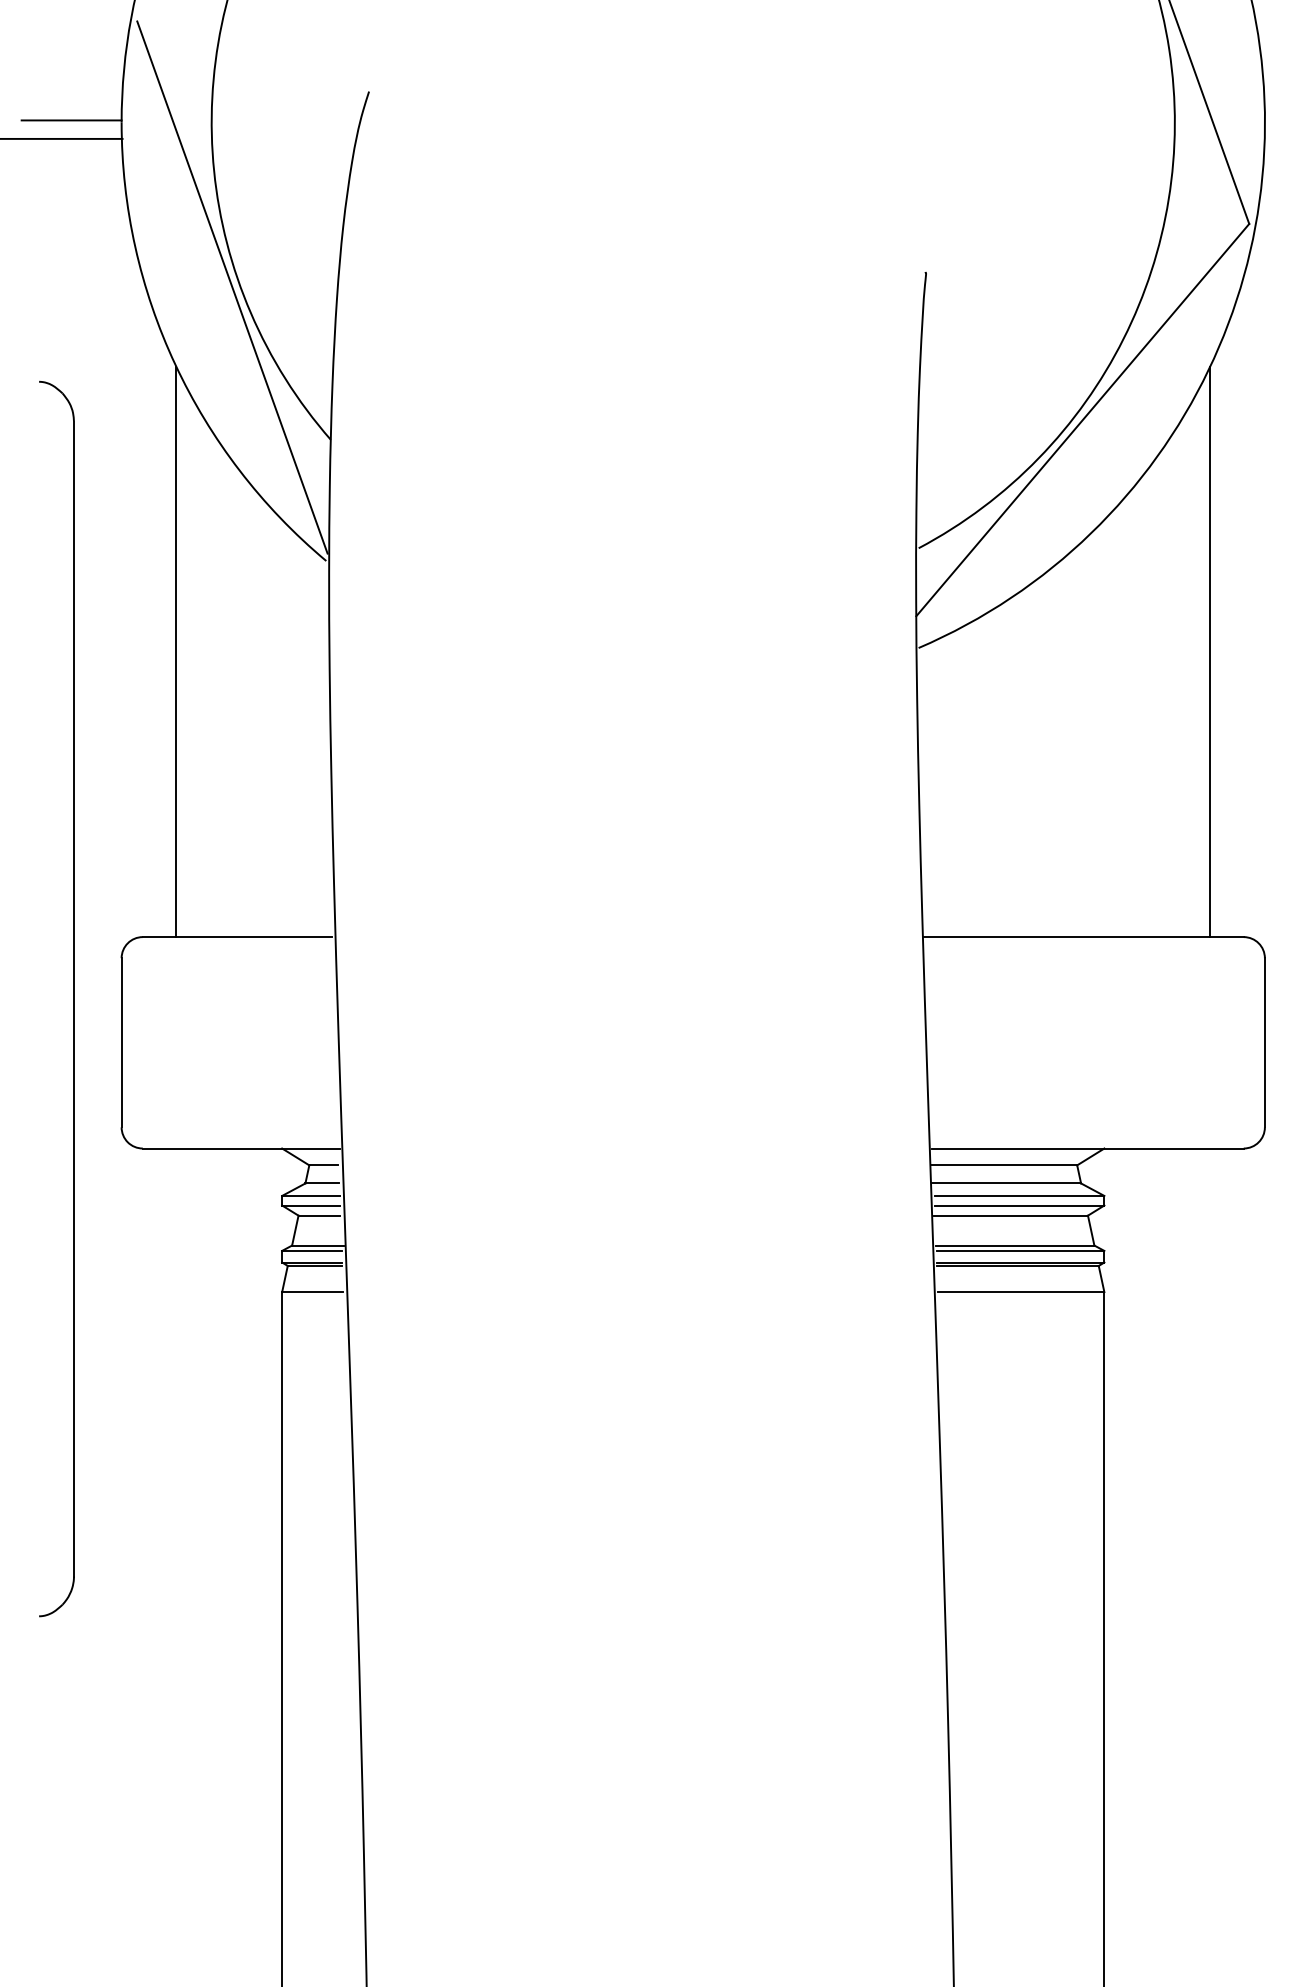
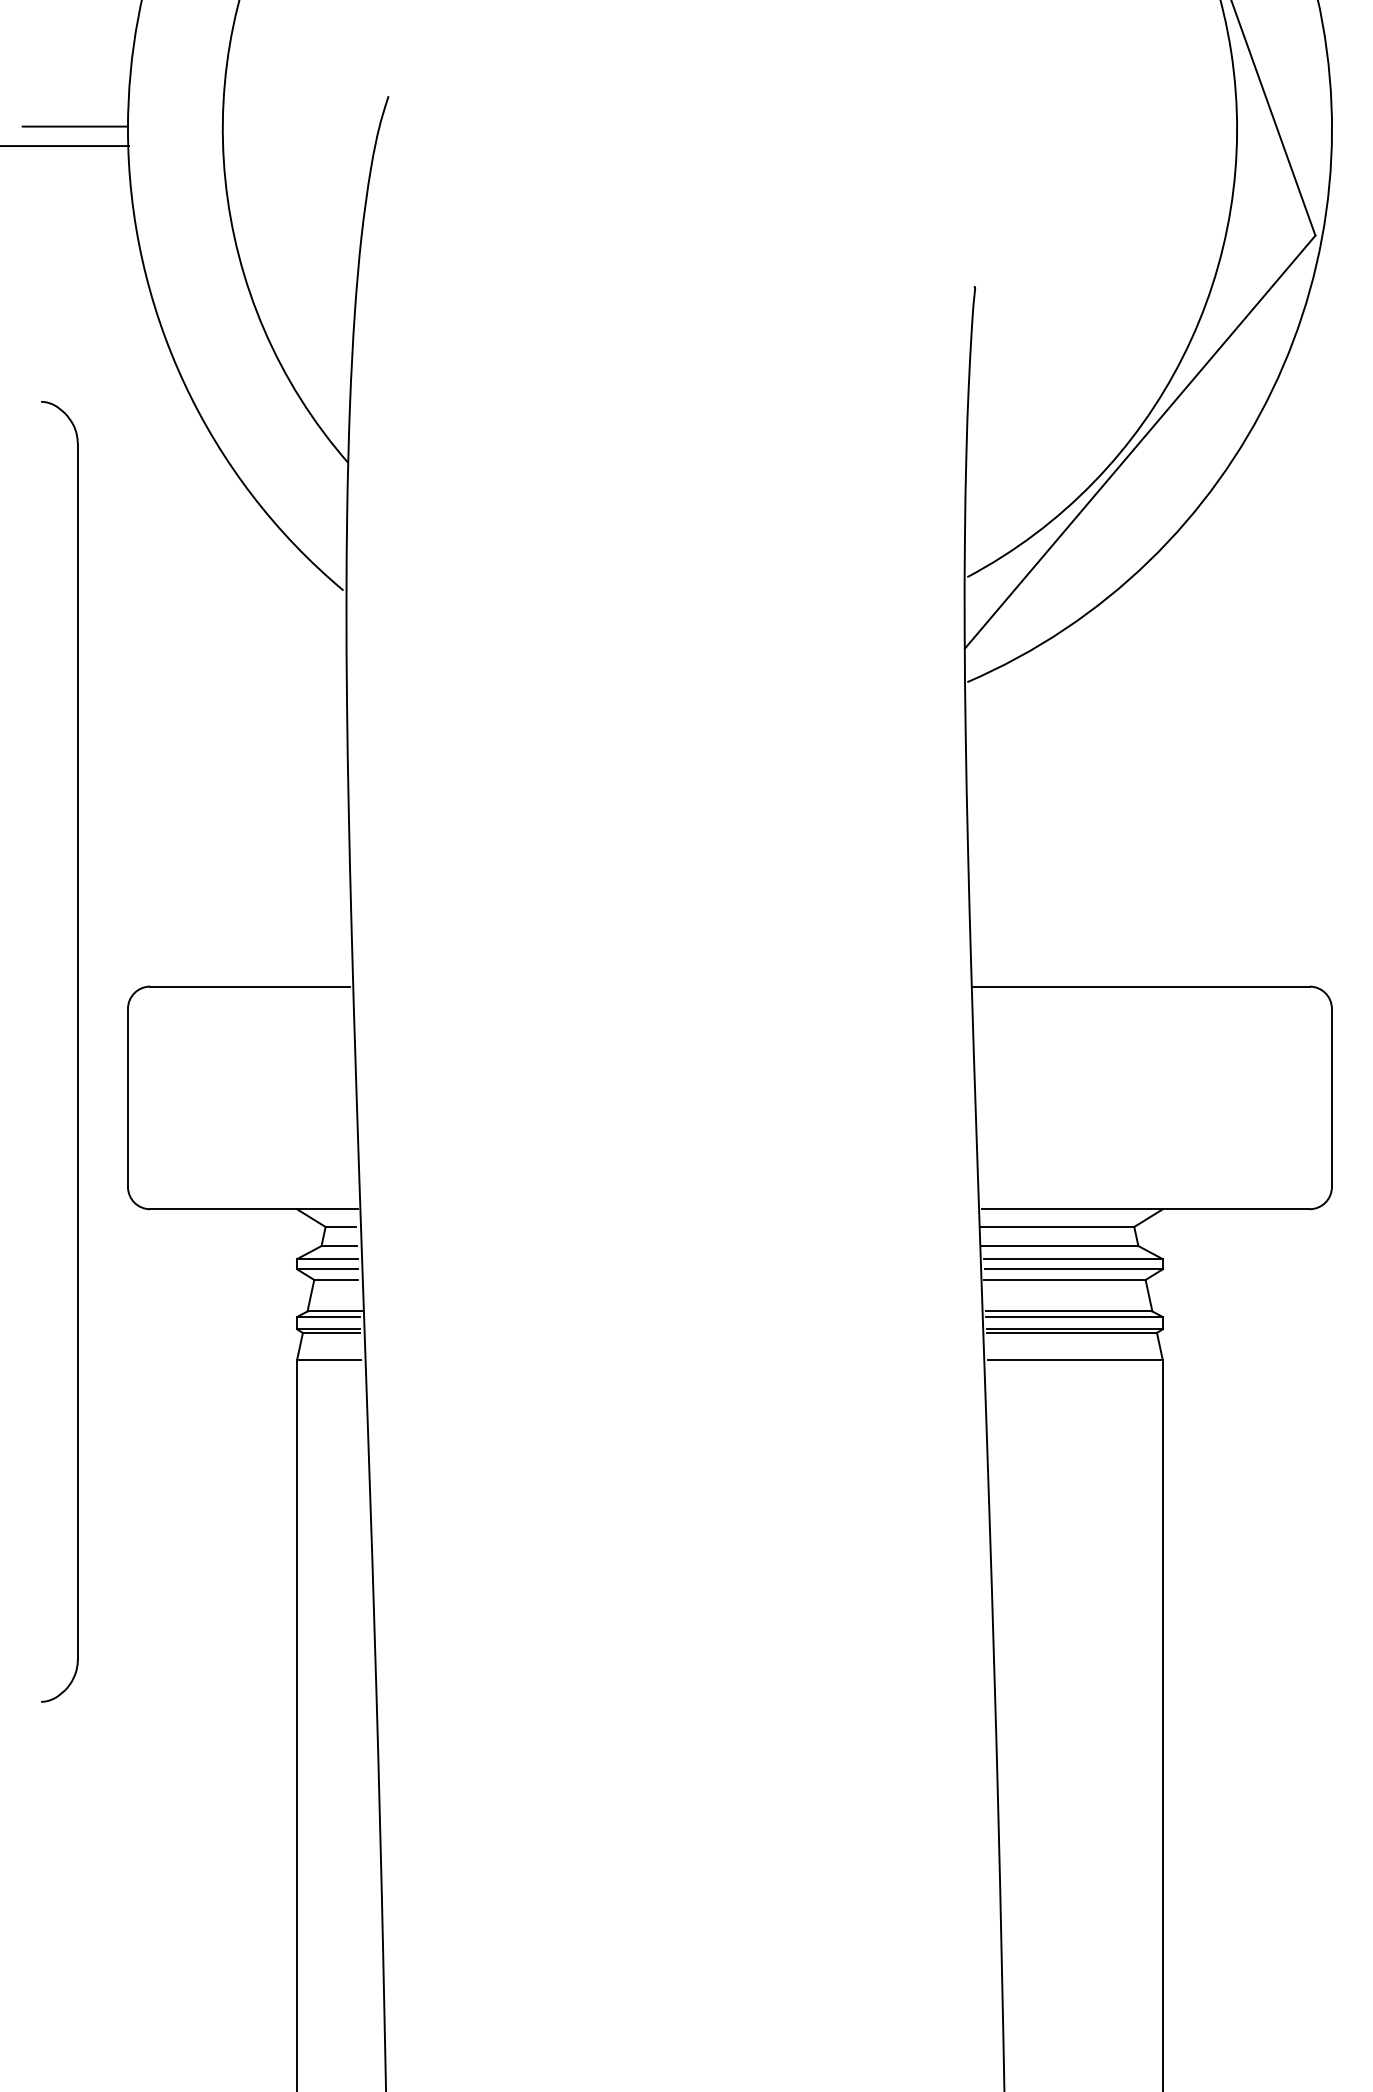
line: (232, 287) -> (244, 302), removed
line: (176, 652) -> (185, 686), removed
line: (1210, 652) -> (1274, 686), removed

